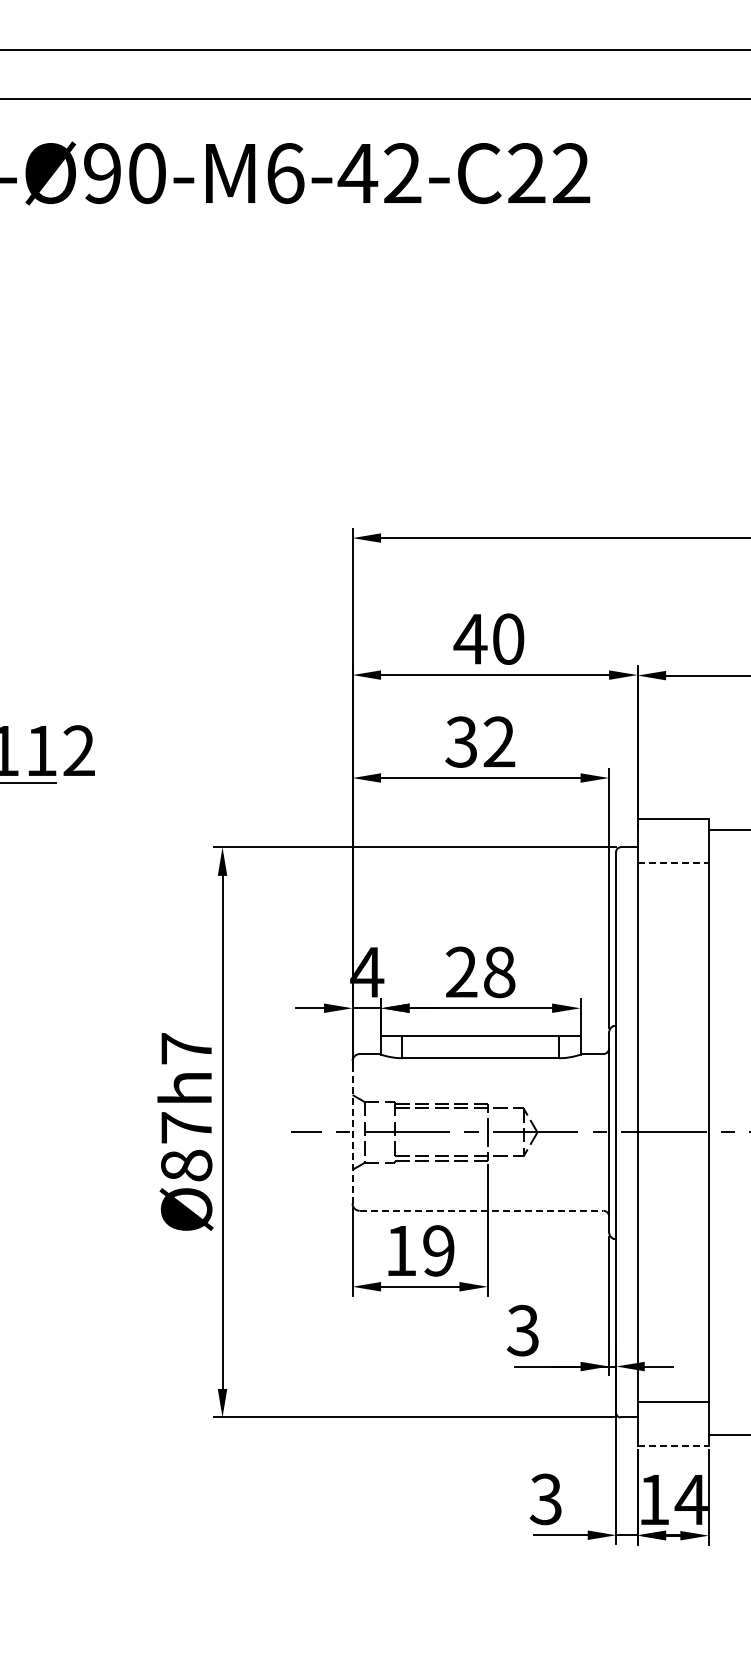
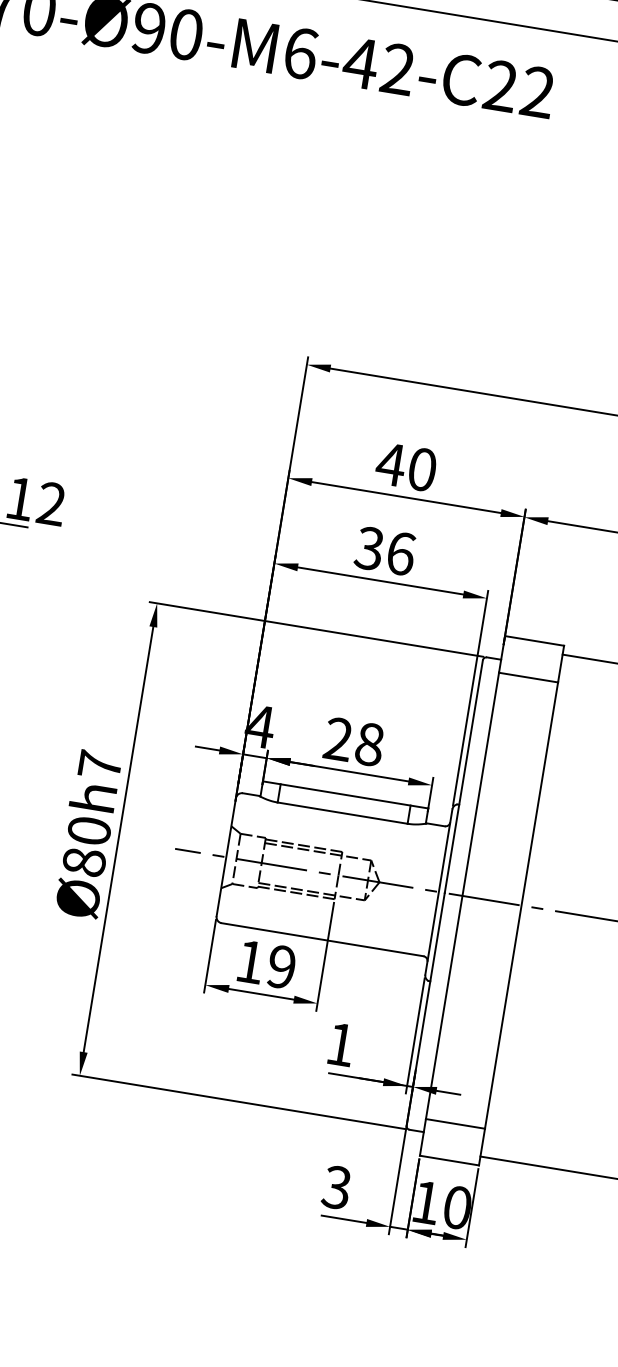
text: (499, 741) -> (401, 553), 32 -> 36
line: (673, 863) -> (528, 677), dashed -> solid
text: (186, 1127) -> (89, 830), Ø87h7 -> Ø80h7
line: (352, 1131) -> (226, 856), dashed -> solid
line: (481, 1210) -> (322, 939), dashed -> solid
text: (522, 1330) -> (340, 1044), 3 -> 1
line: (673, 1445) -> (449, 1160), dashed -> solid
text: (690, 1499) -> (456, 1207), 14 -> 10

